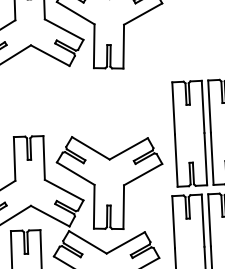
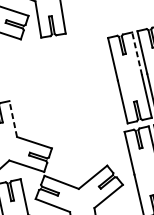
line: (203, 106) -> (137, 53), solid -> dashed
line: (44, 157) -> (13, 118), solid -> dashed
part: (109, 182) -> (70, 129), removed

